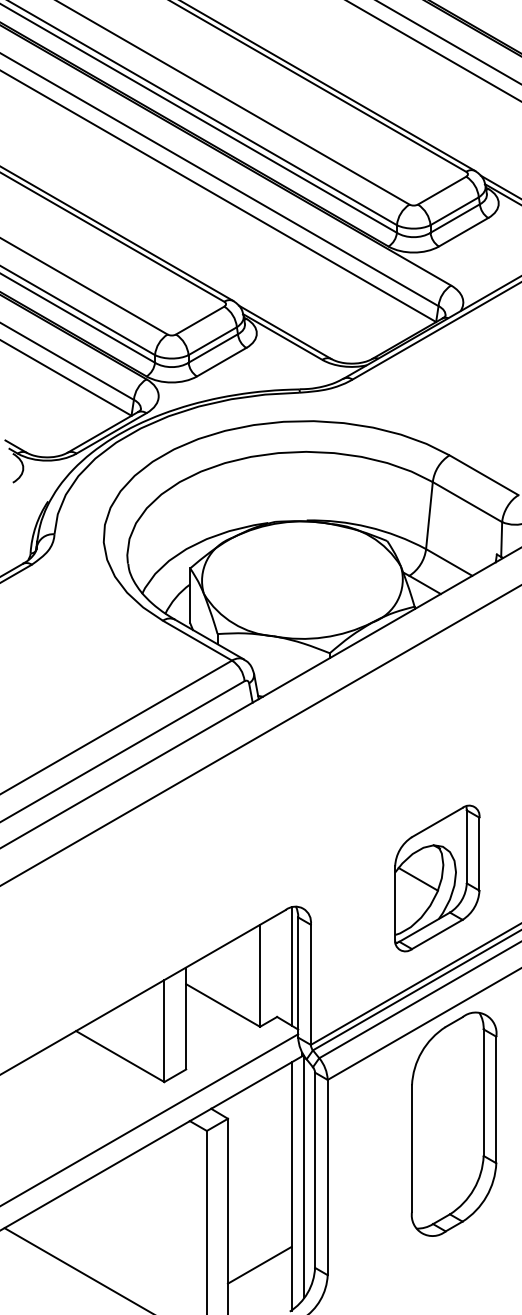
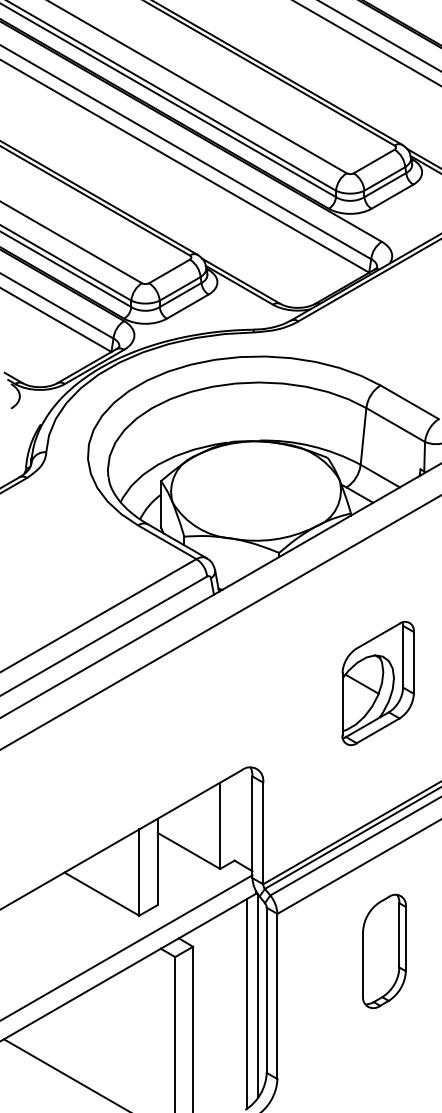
part: (436, 878) -> (377, 683), moved
line: (291, 965) -> (246, 817), removed
part: (454, 1124) -> (384, 951), size x0.6
line: (259, 1264) -> (219, 1070), removed

